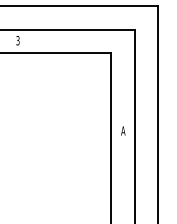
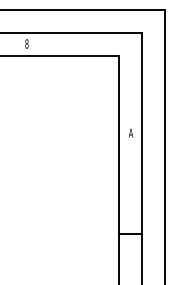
text: (17, 40) -> (26, 43), 3 -> 8

